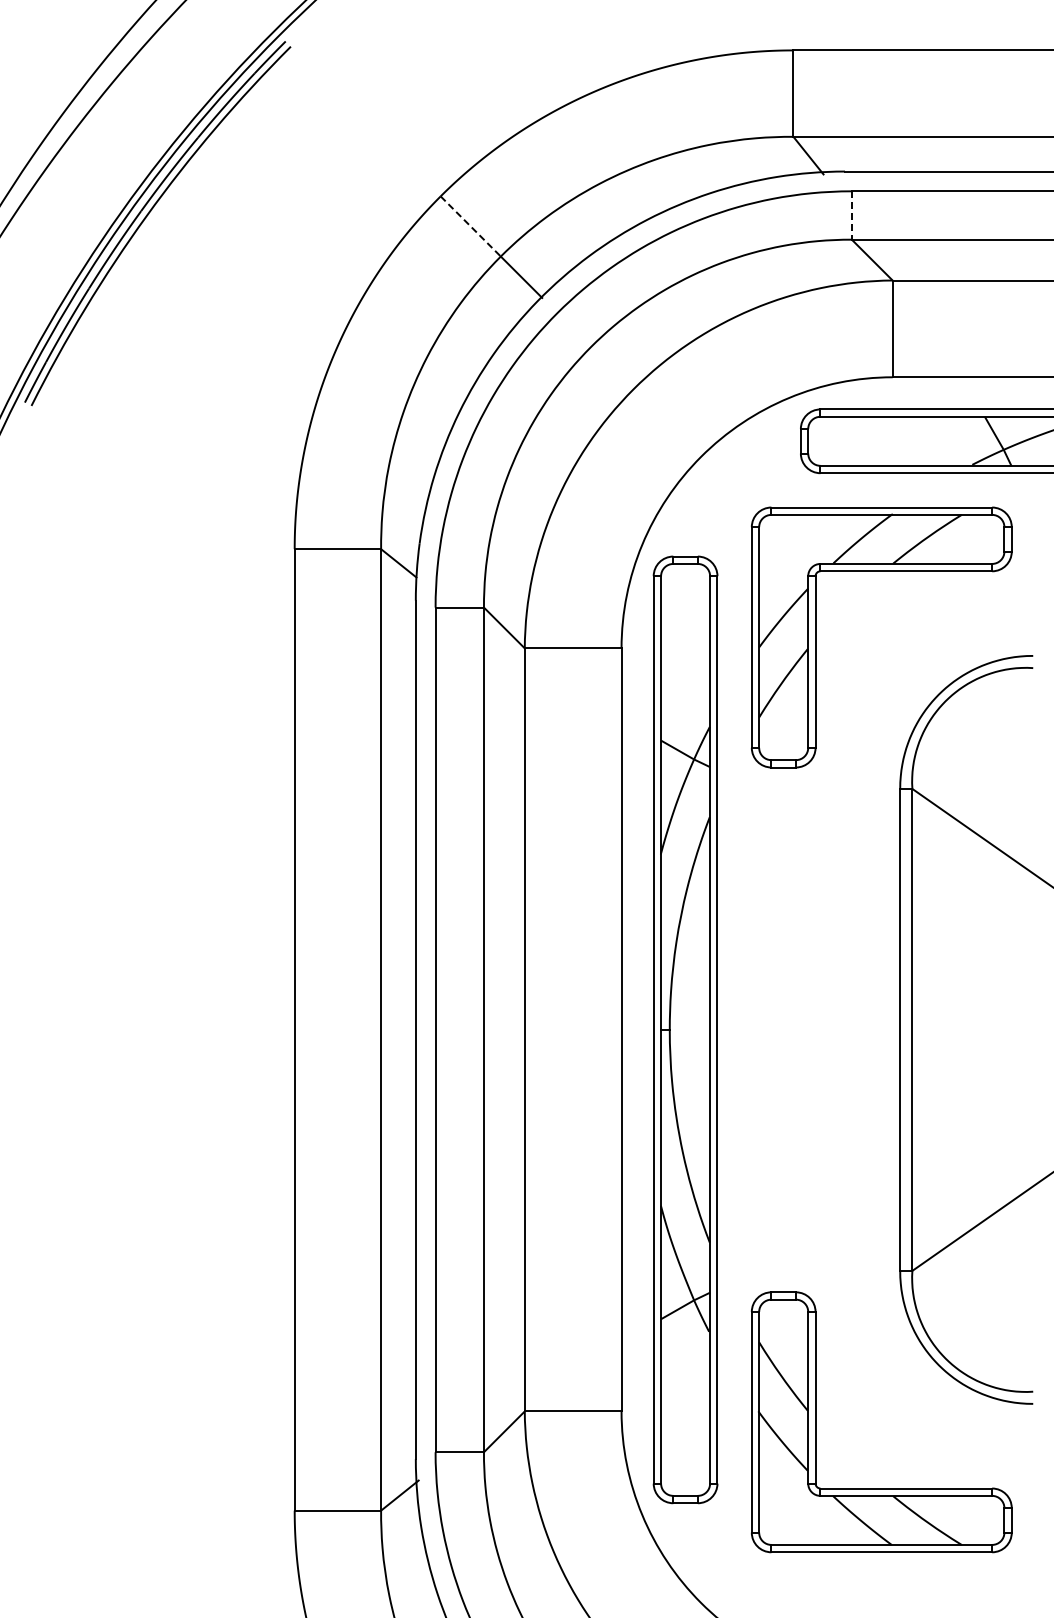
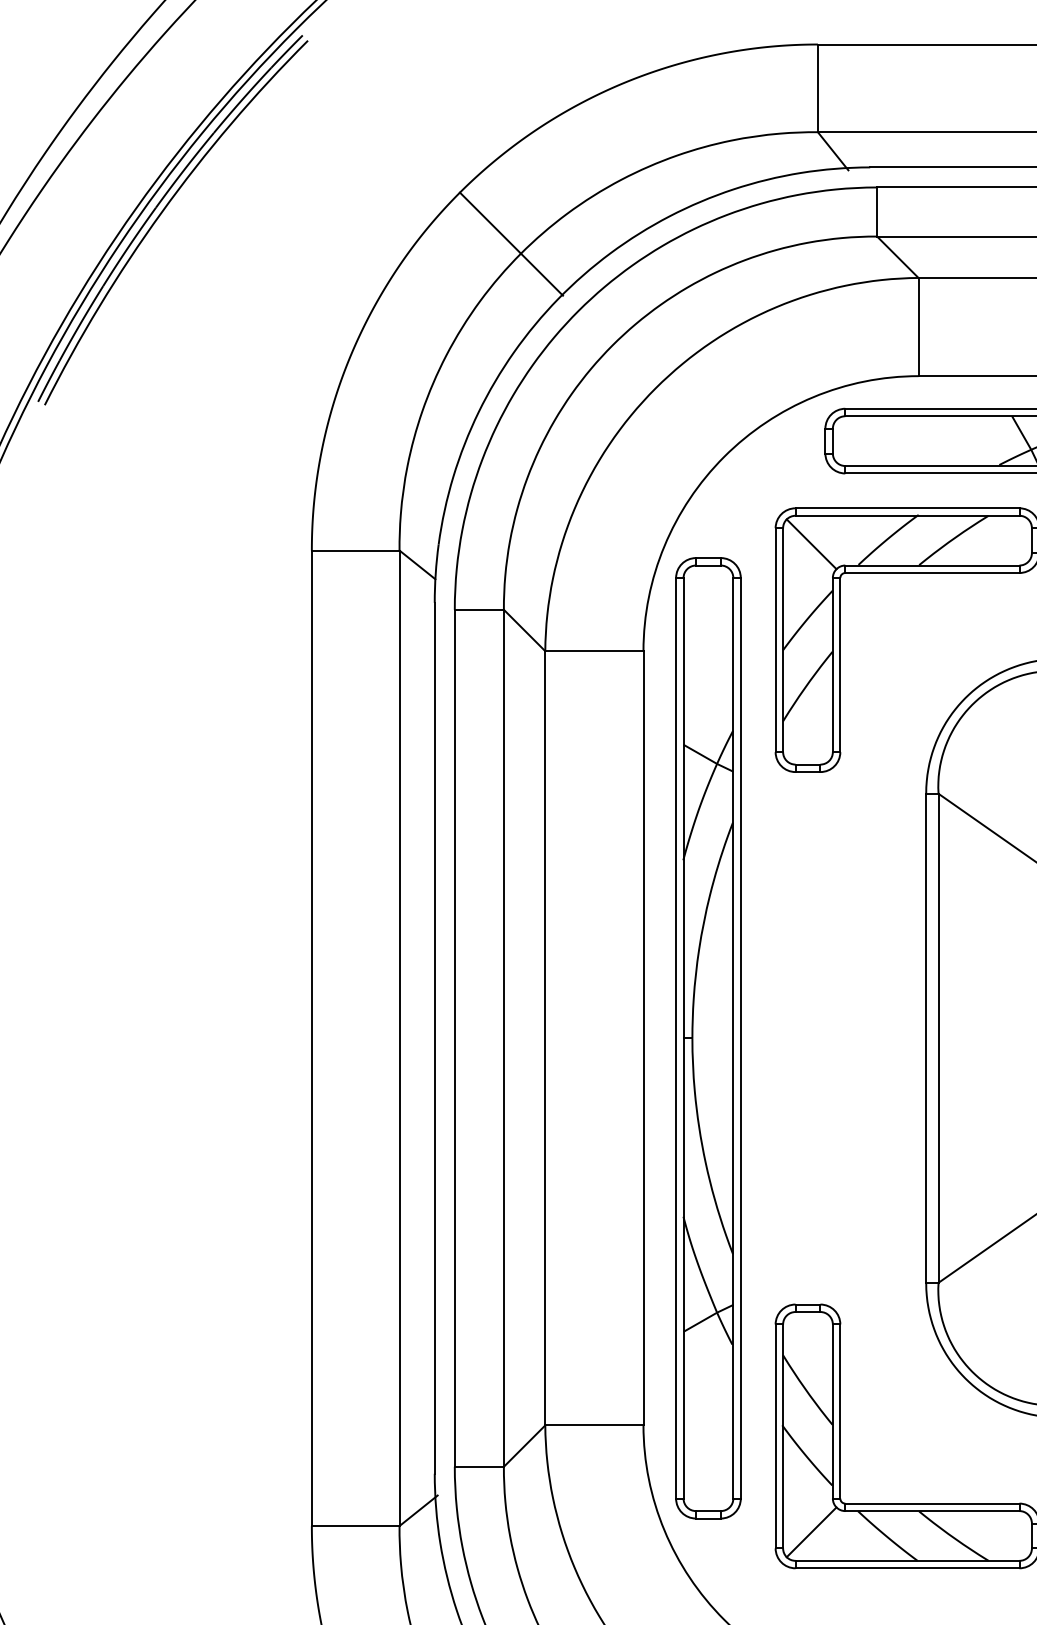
line: (851, 216) -> (876, 213), dashed -> solid
line: (470, 226) -> (490, 223), dashed -> solid
line: (786, 542) -> (810, 543), added
line: (786, 1516) -> (810, 1532), added

